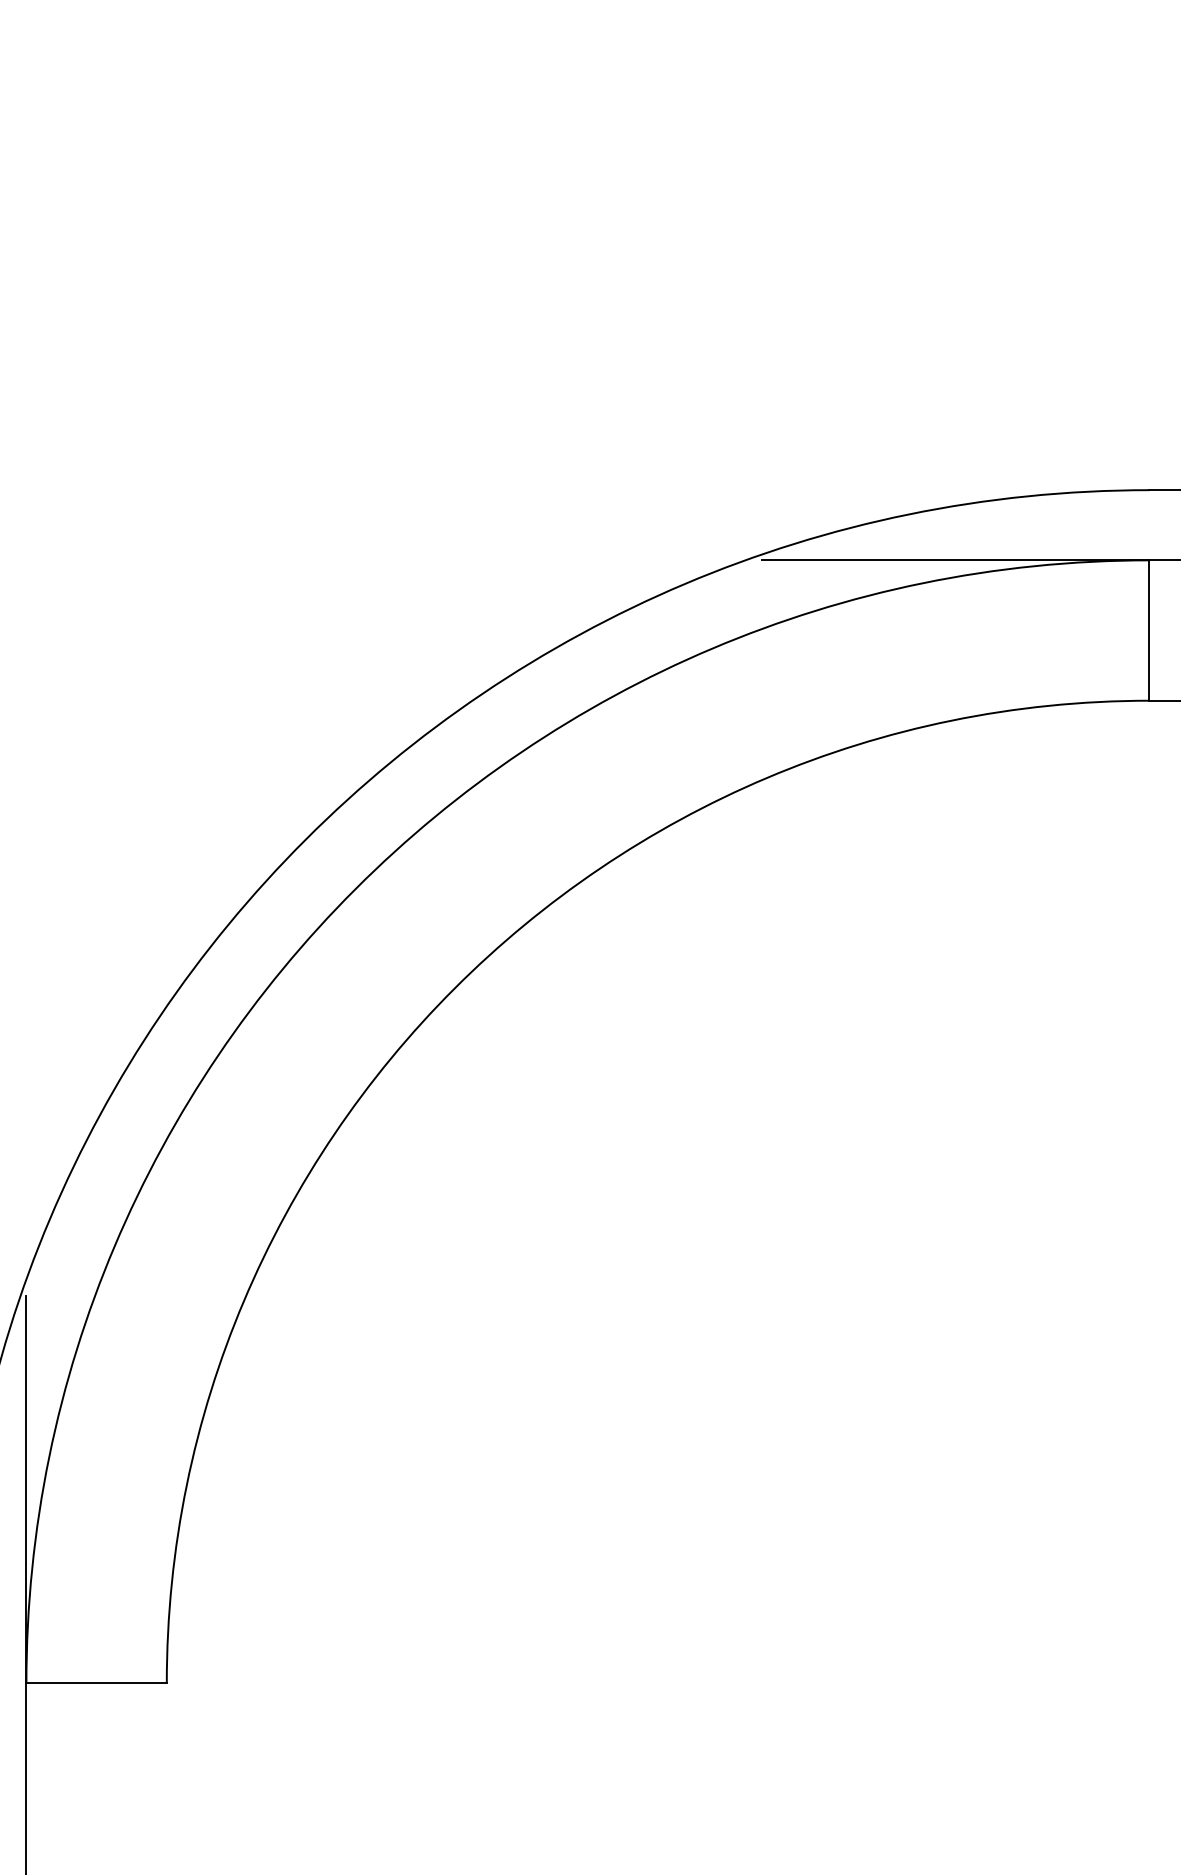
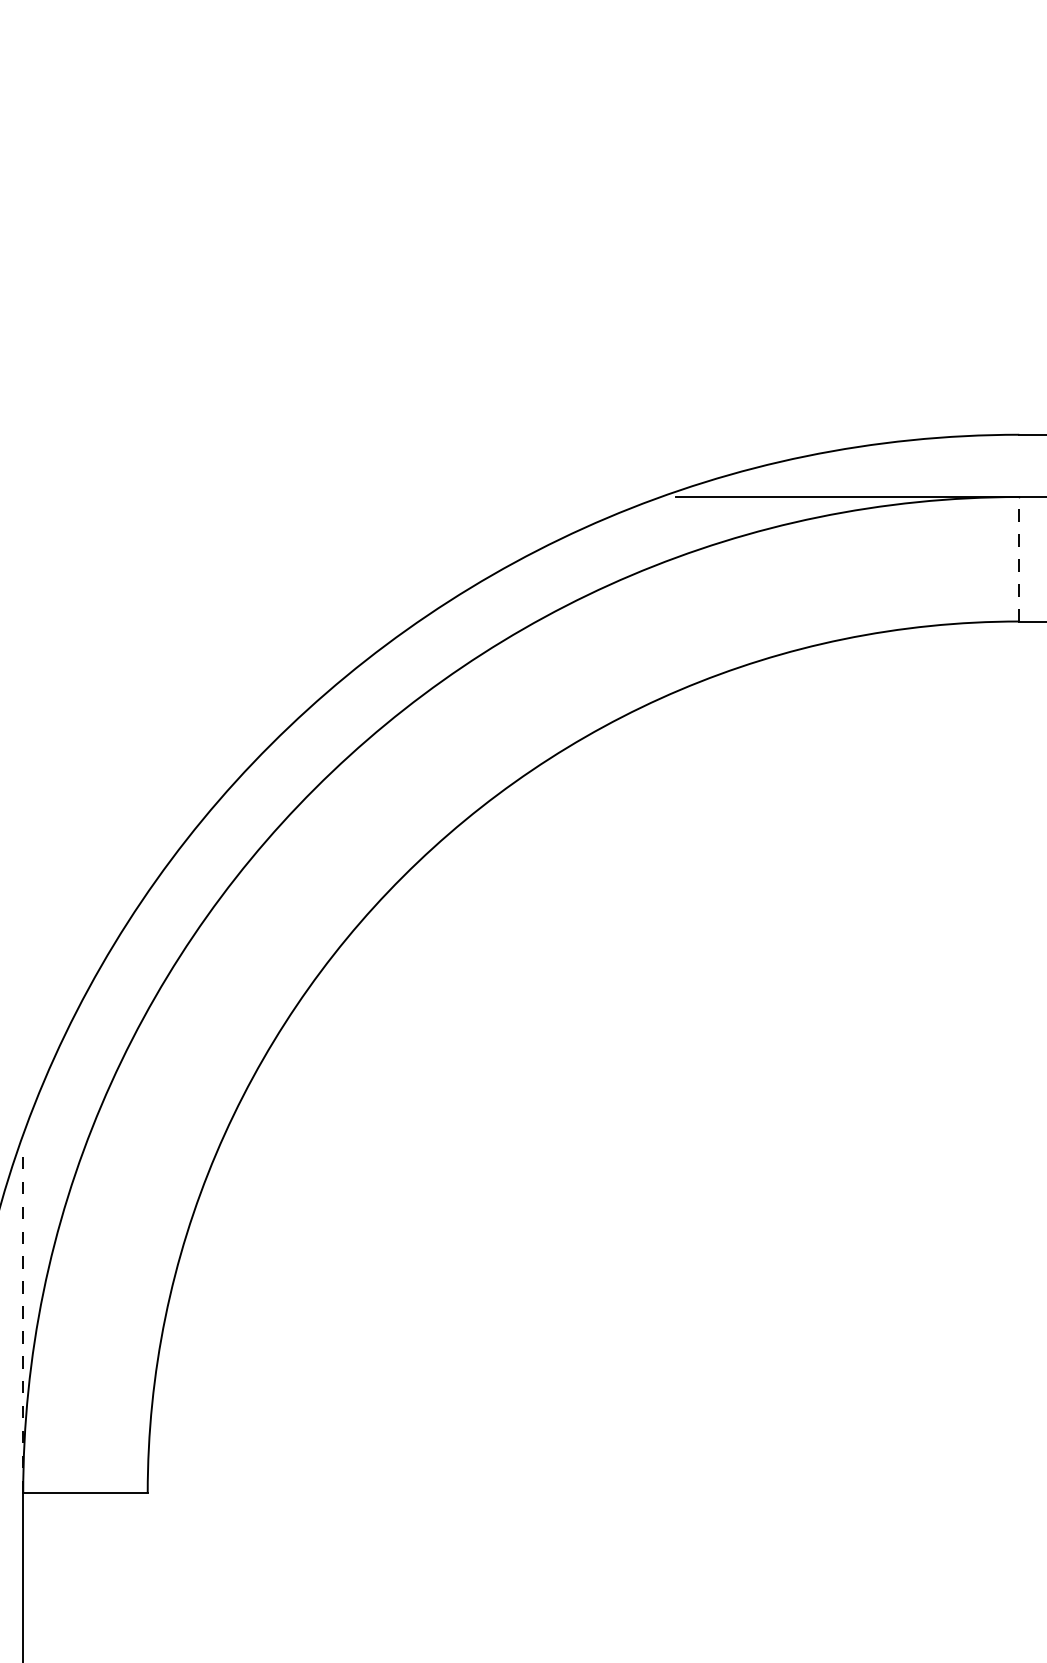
line: (1149, 630) -> (1019, 559), solid -> dashed
line: (26, 1489) -> (23, 1321), solid -> dashed

